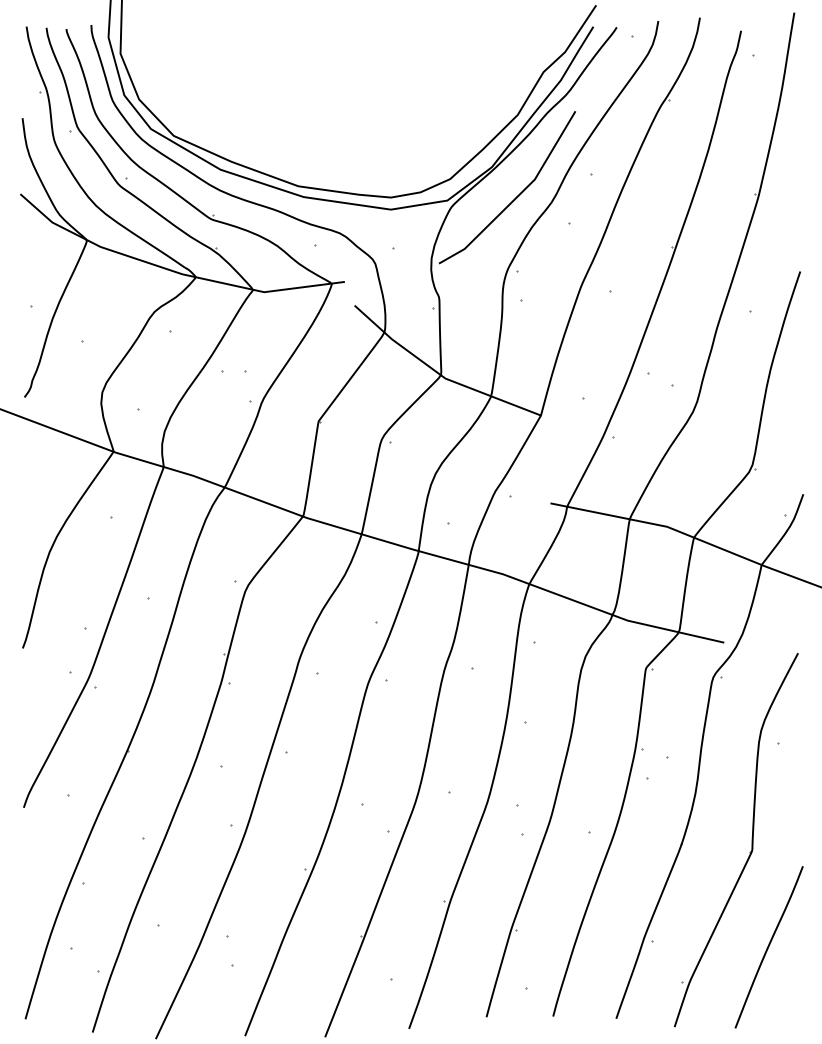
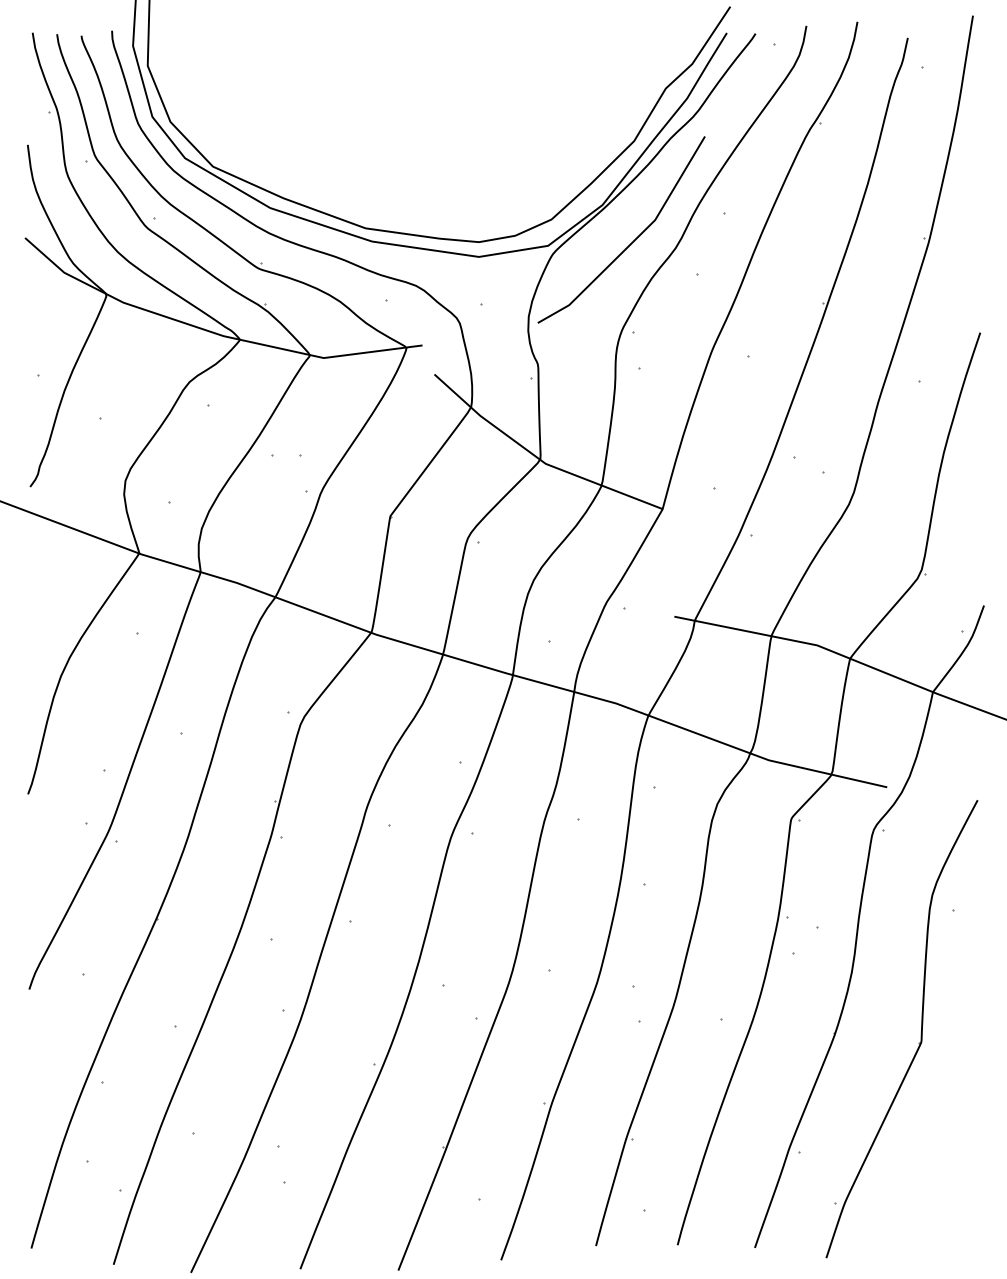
curve: (769, 946) -> (942, 1159), removed

